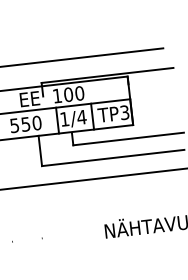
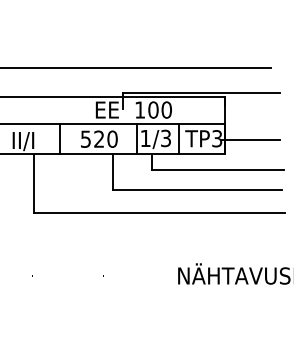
line: (152, 110) -> (249, 139), added
text: (81, 117) -> (165, 138), 1/4 -> 1/3
text: (26, 123) -> (99, 138), 550 -> 520

